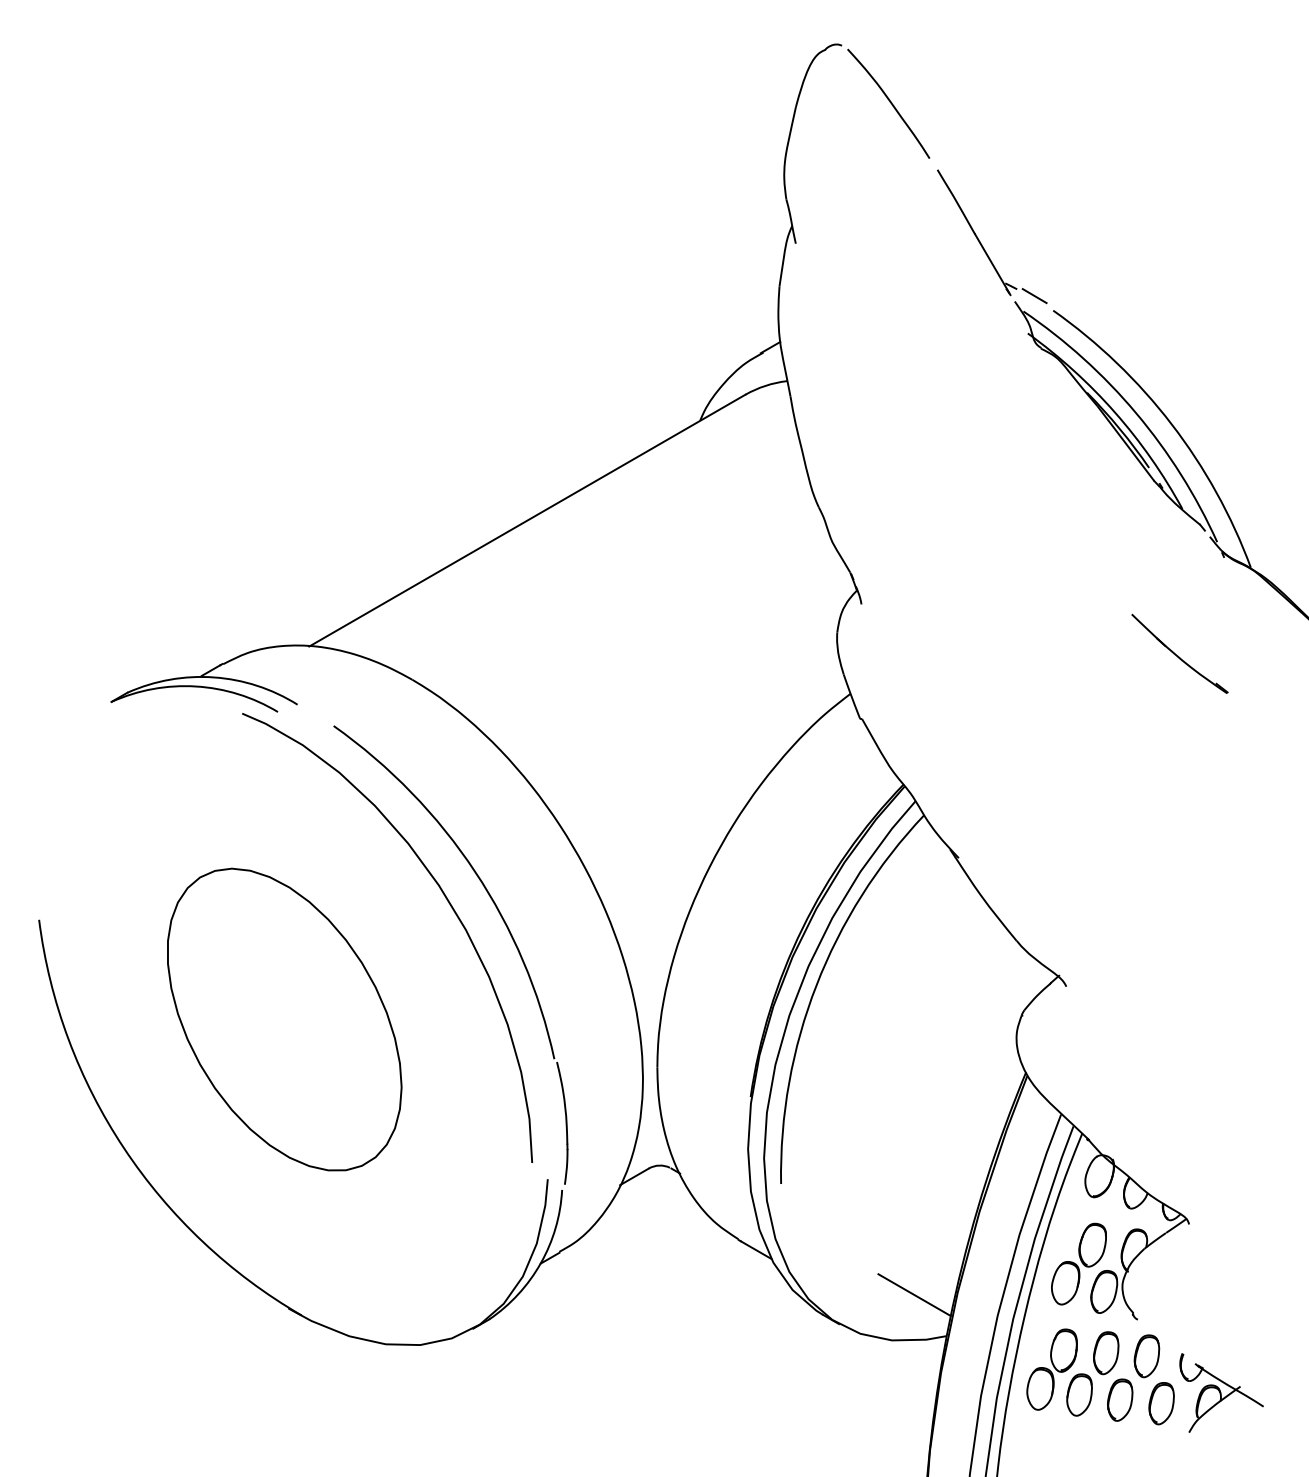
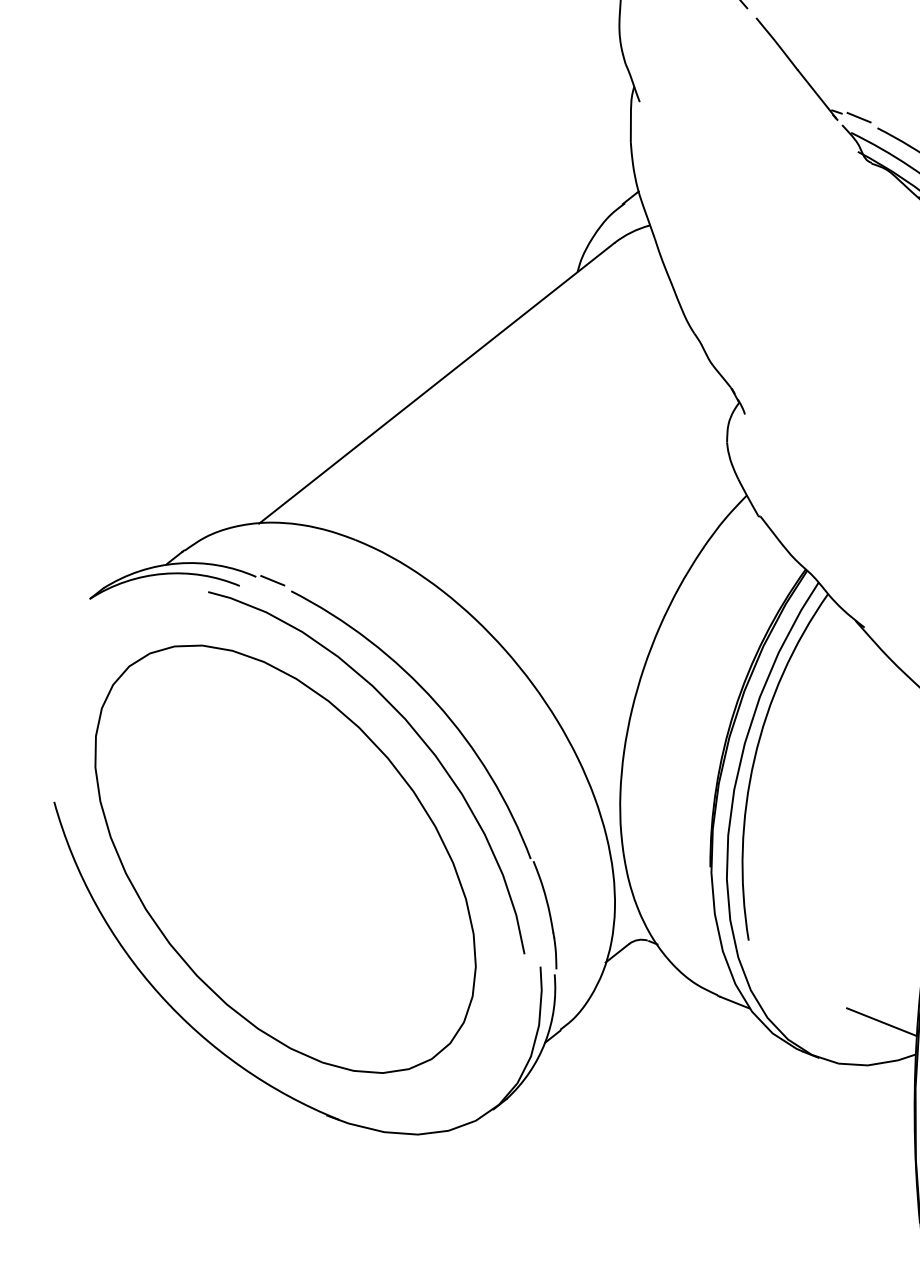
line: (314, 711) -> (272, 580), added
part: (284, 1019) -> (285, 858), size x1.67

